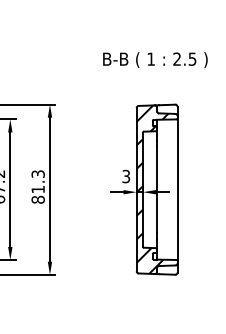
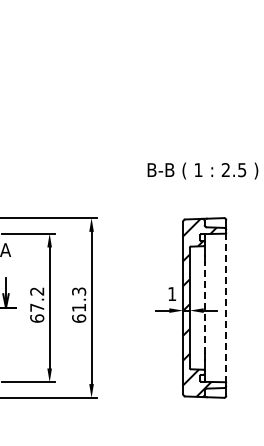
text: (126, 176) -> (172, 294), 3 -> 1
line: (156, 189) -> (204, 307), solid -> dashed
line: (177, 189) -> (226, 307), solid -> dashed
text: (37, 199) -> (78, 318), 81.3 -> 61.3

